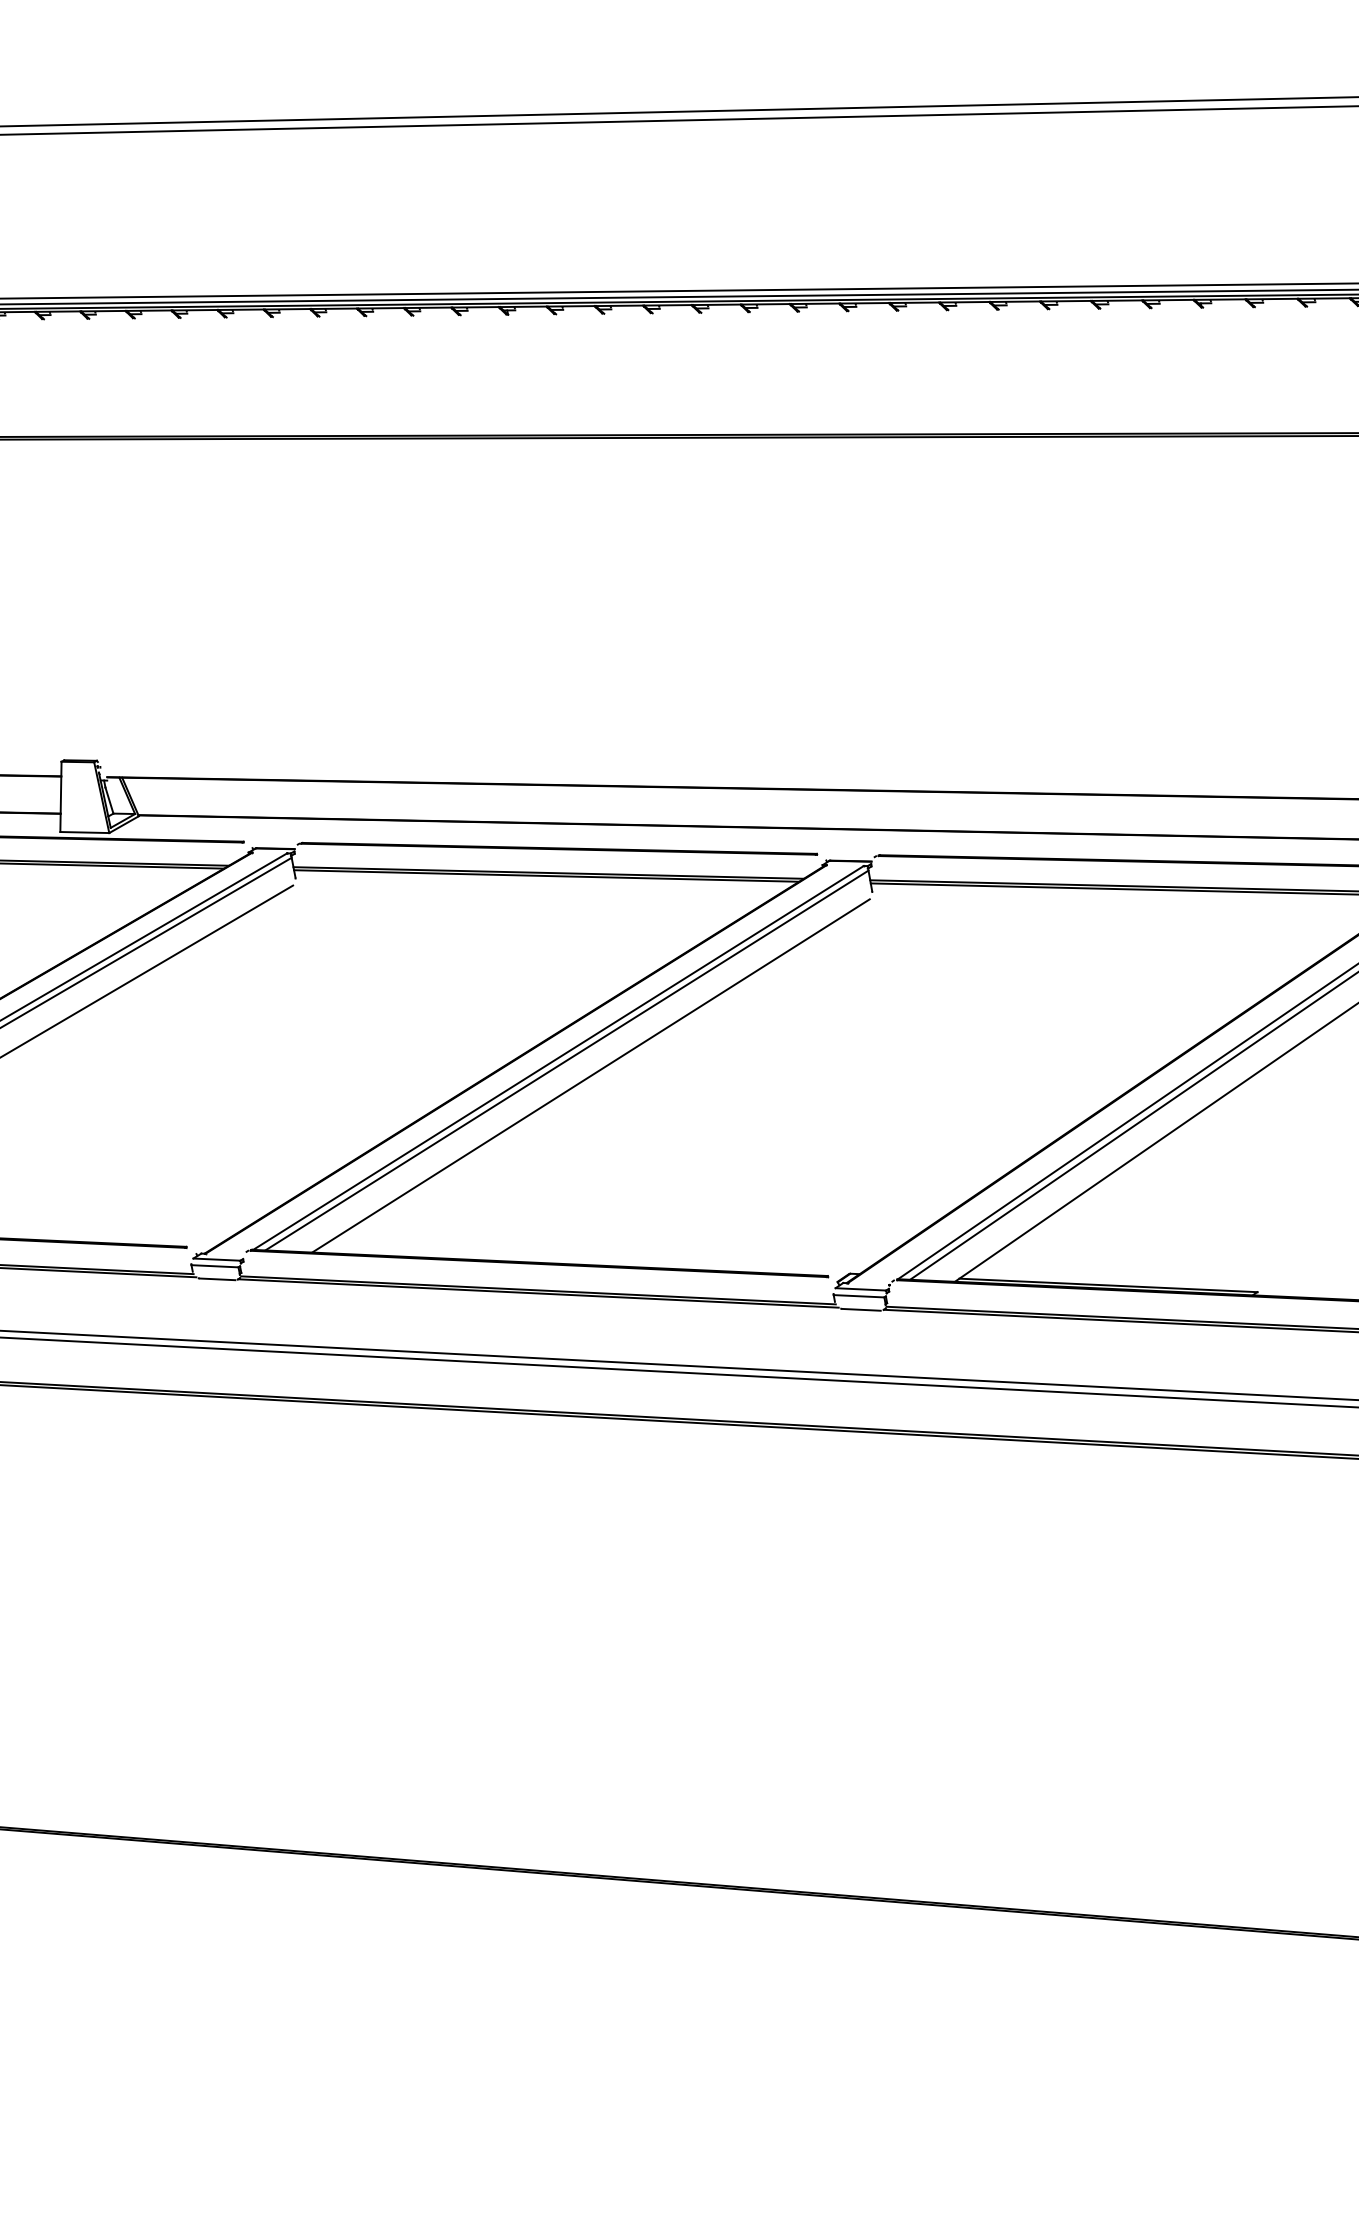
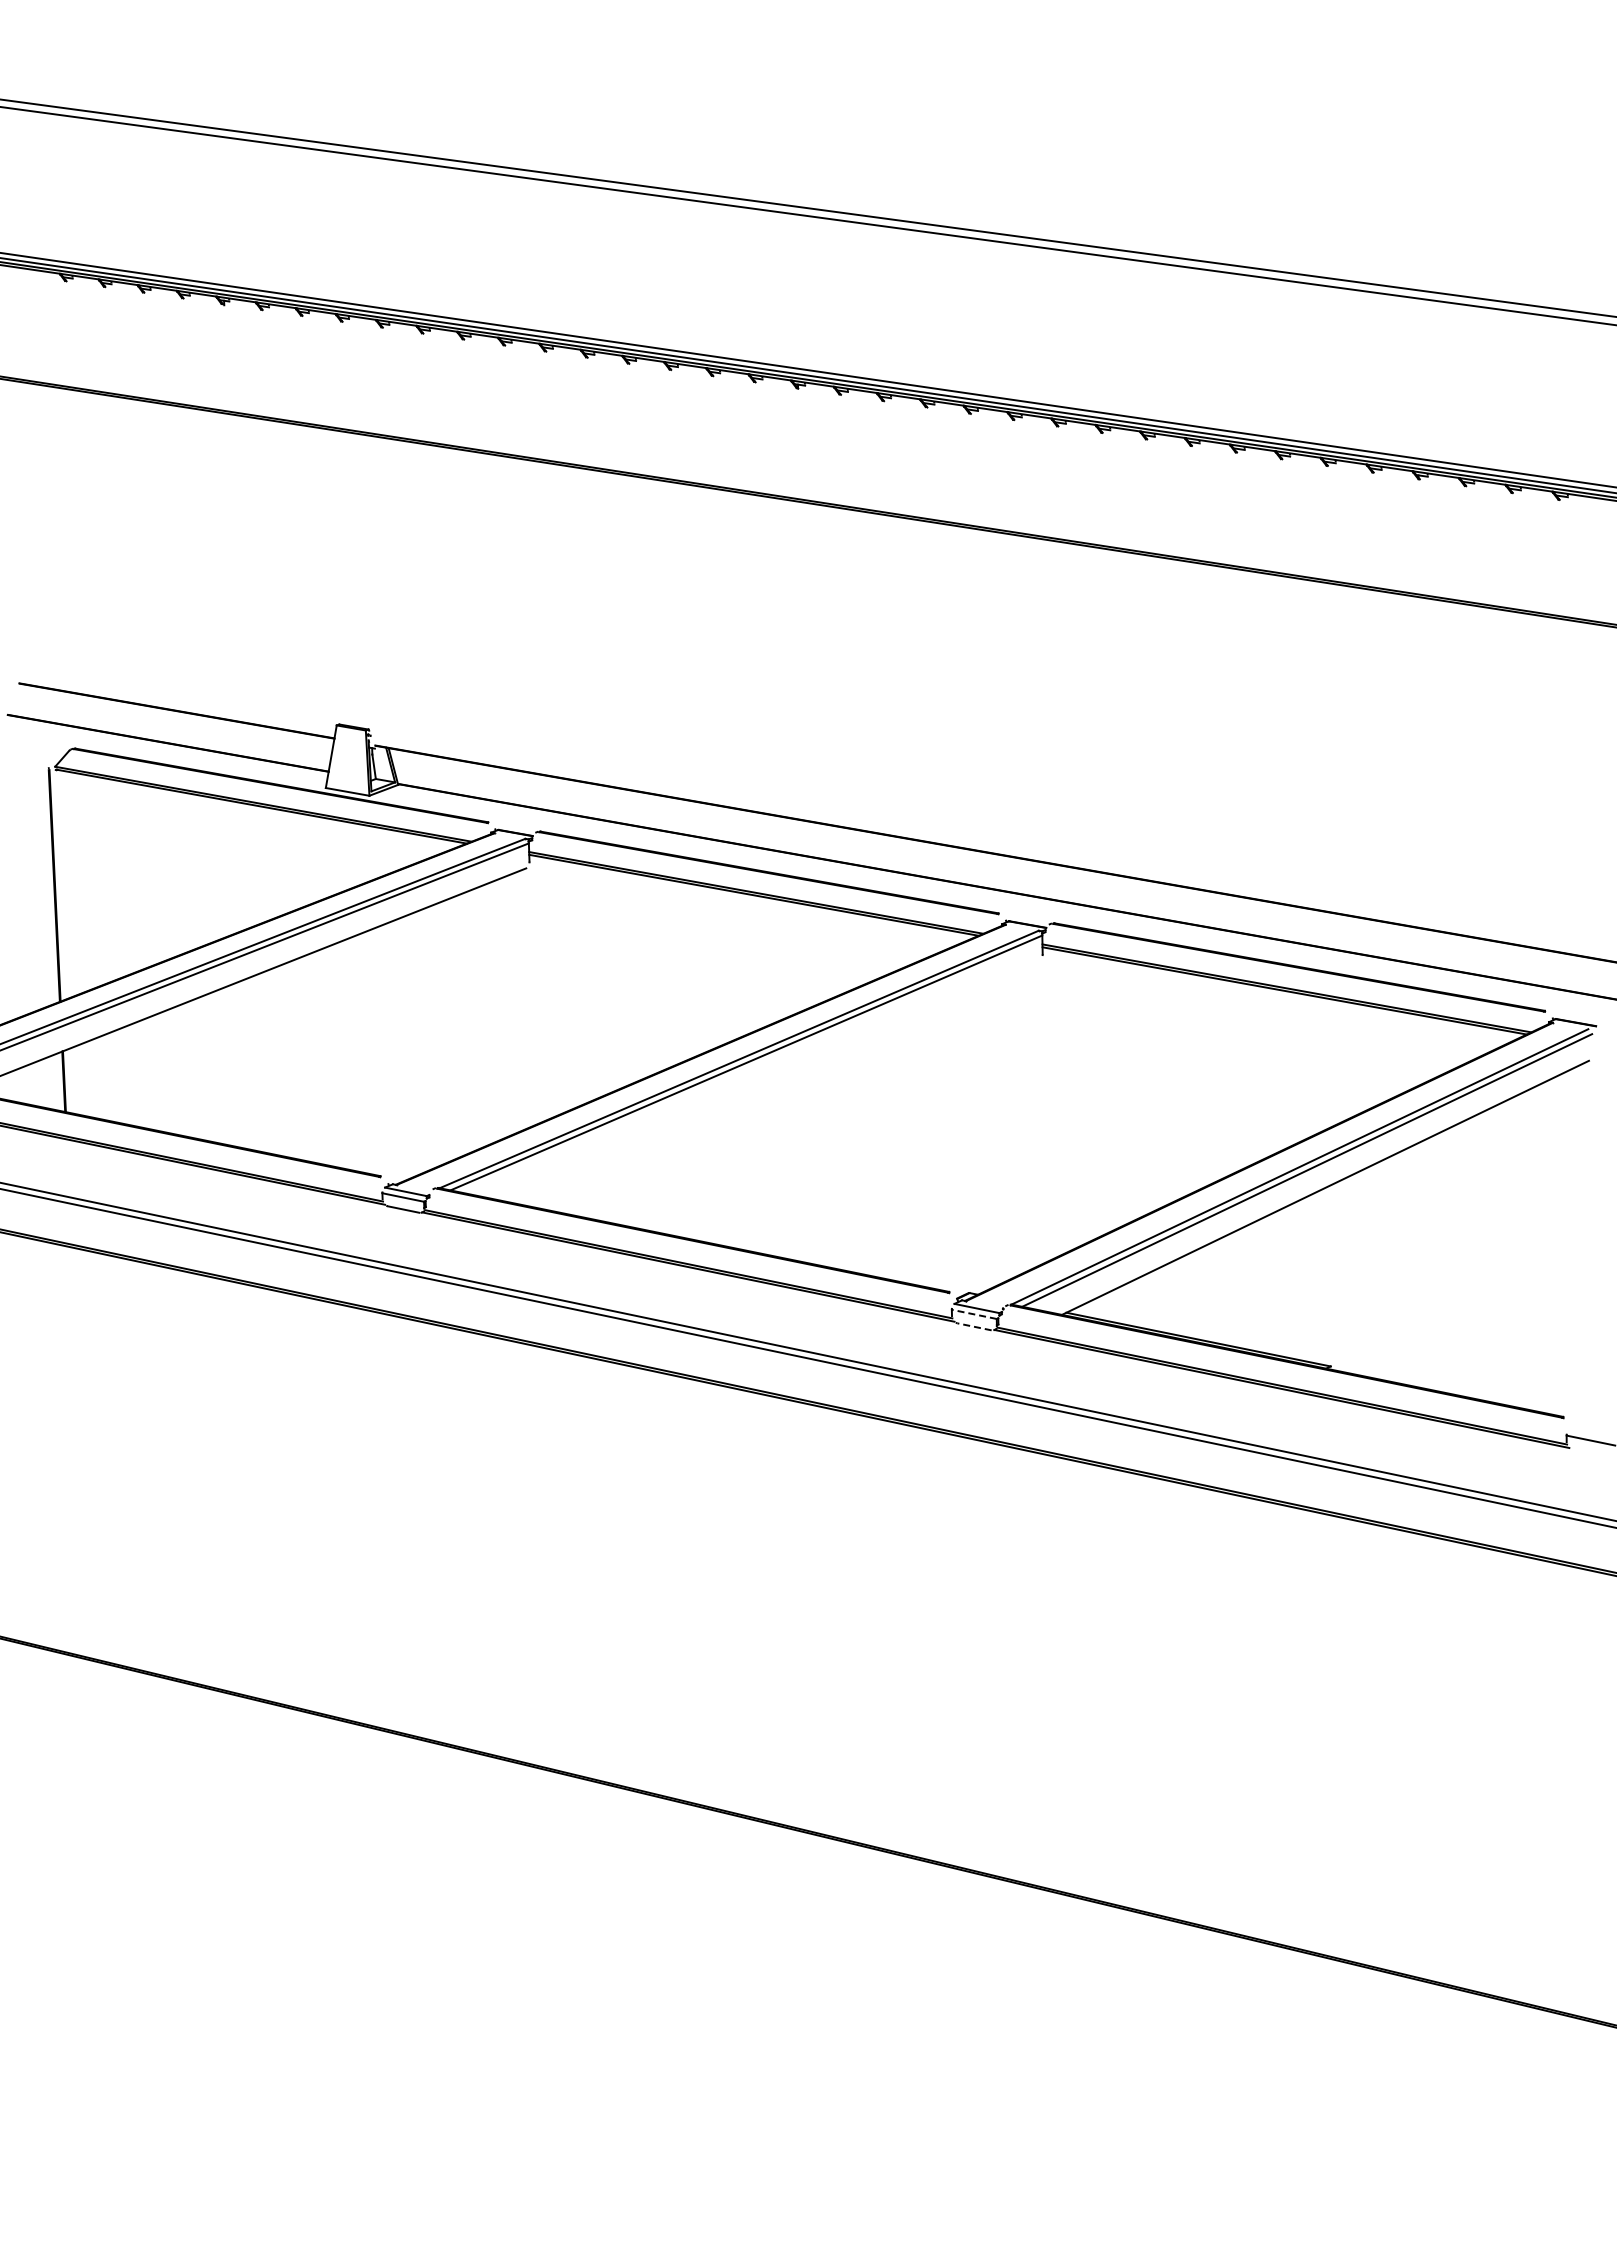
line: (590, 1075) -> (765, 1079), removed
line: (859, 1296) -> (974, 1314), solid -> dashed
line: (861, 1309) -> (974, 1326), solid -> dashed

